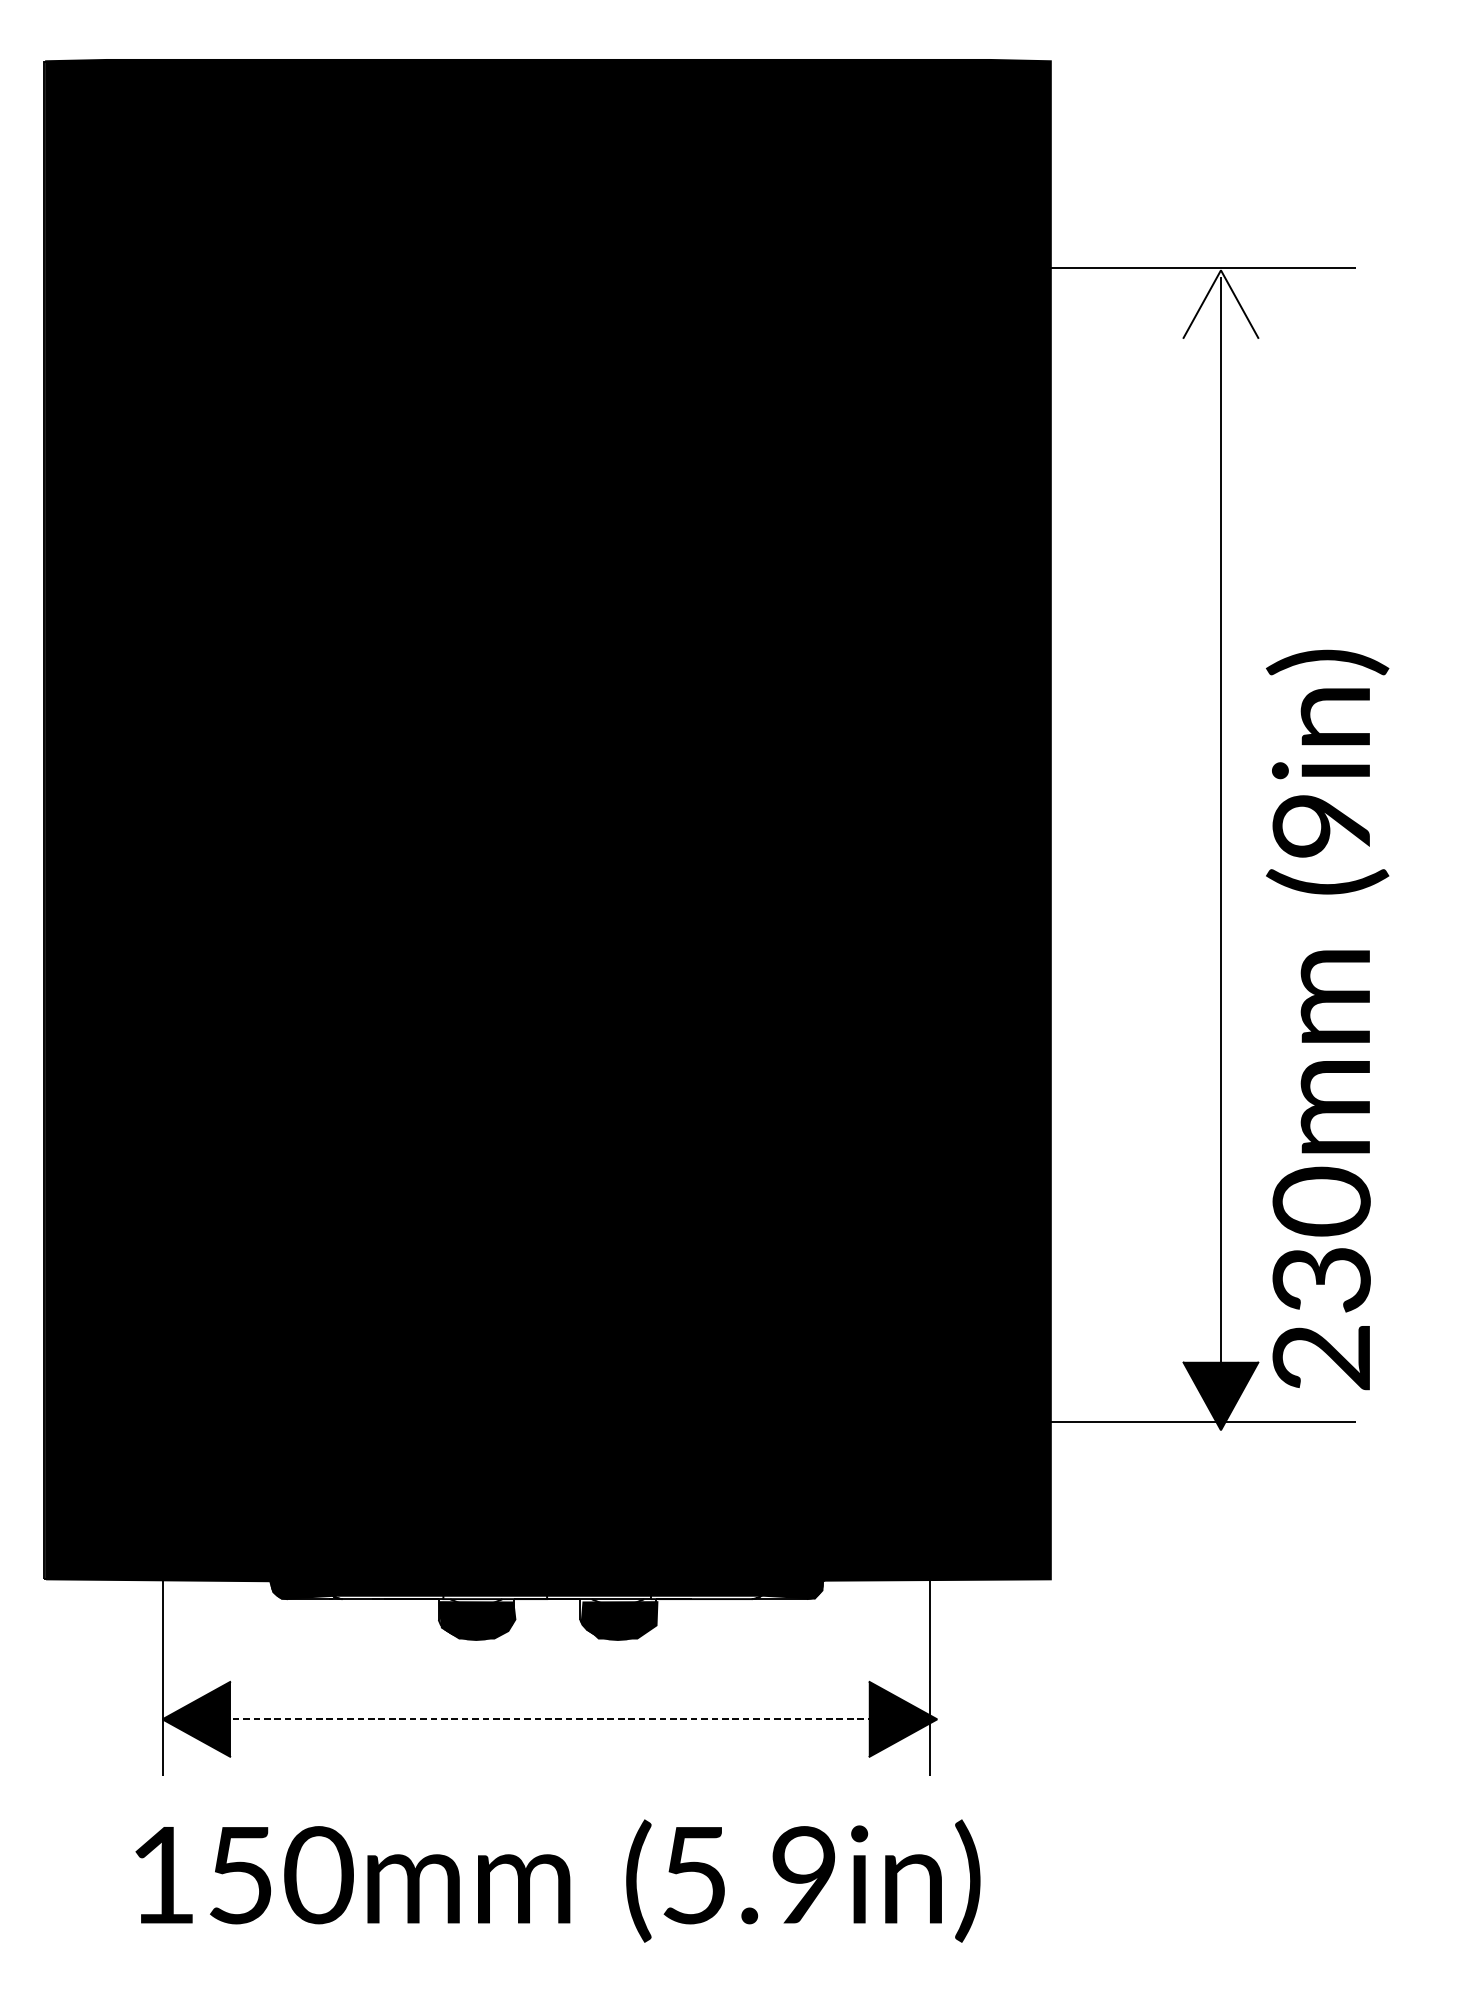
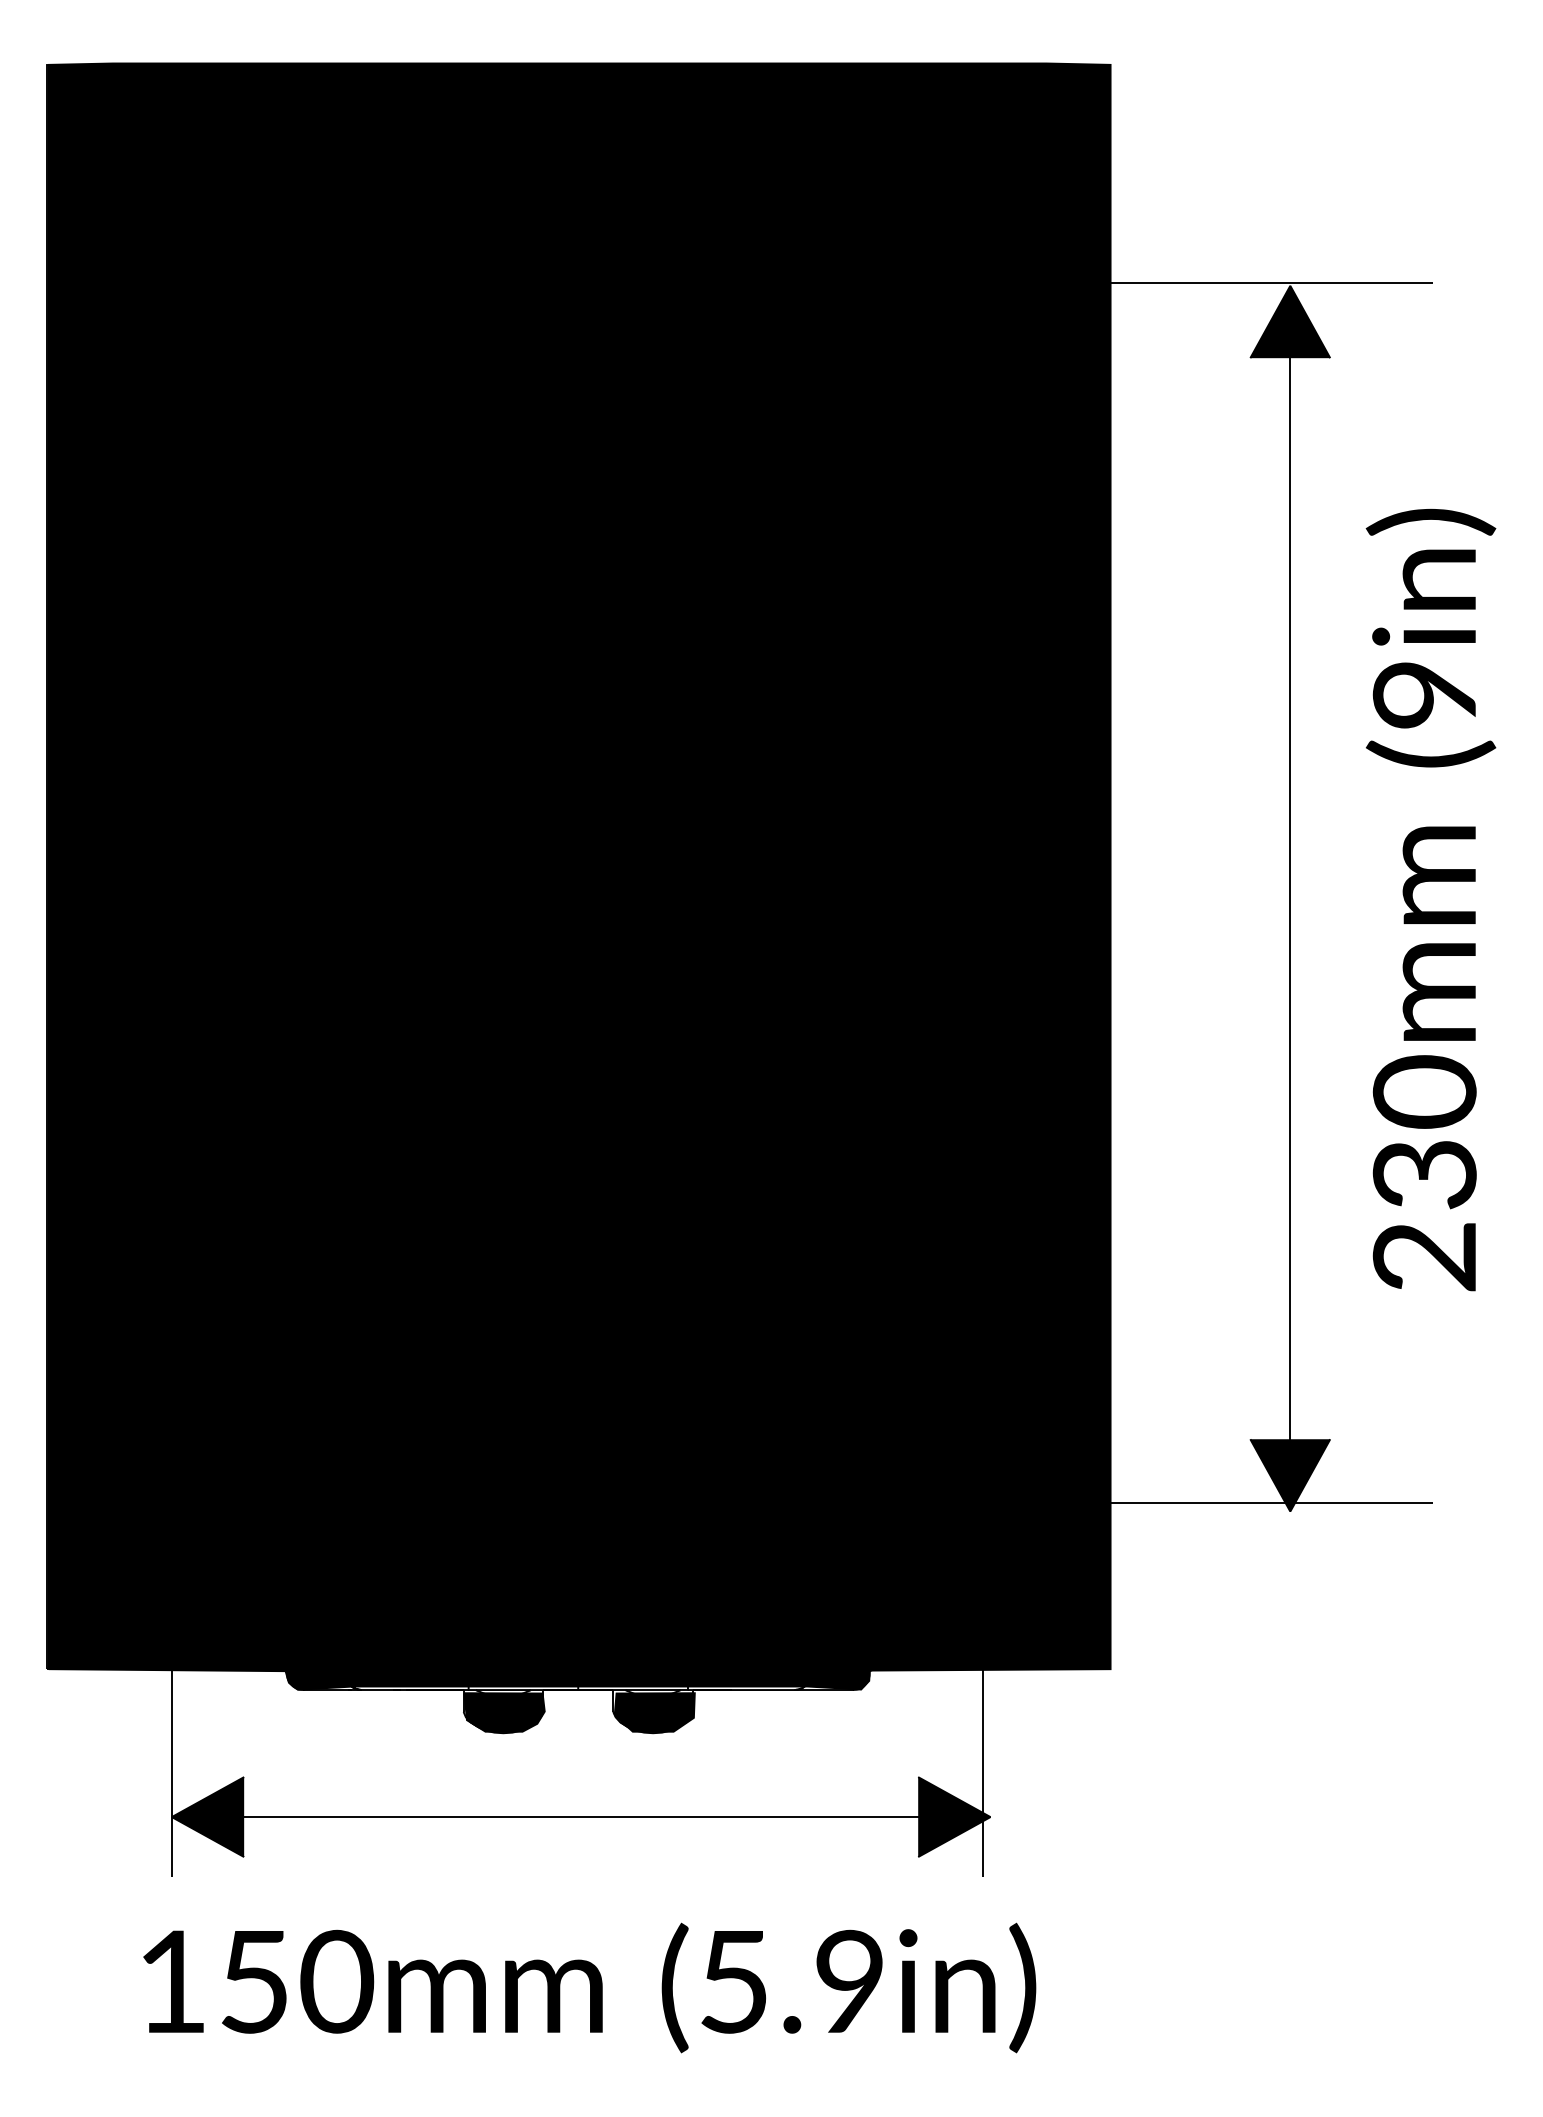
fill: (1221, 304) -> (1290, 321), added
text: (1327, 1019) -> (1430, 899), moved
line: (550, 1719) -> (581, 1817), dashed -> solid

